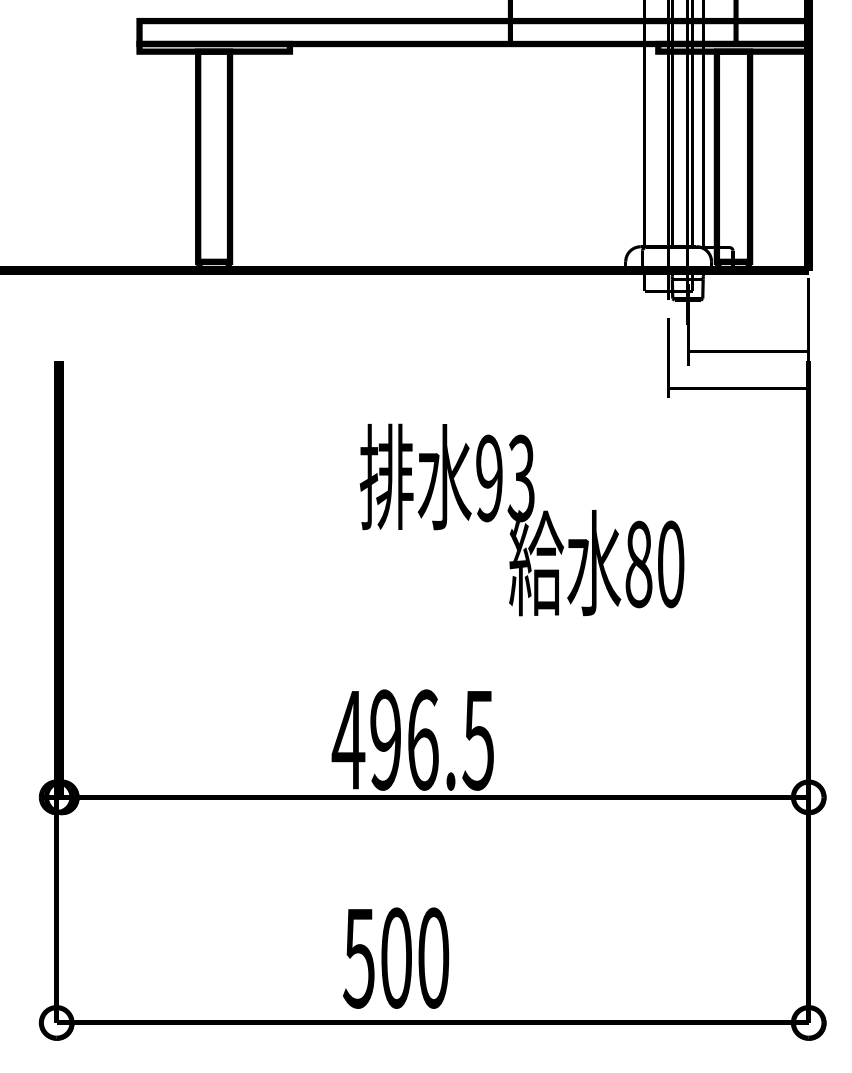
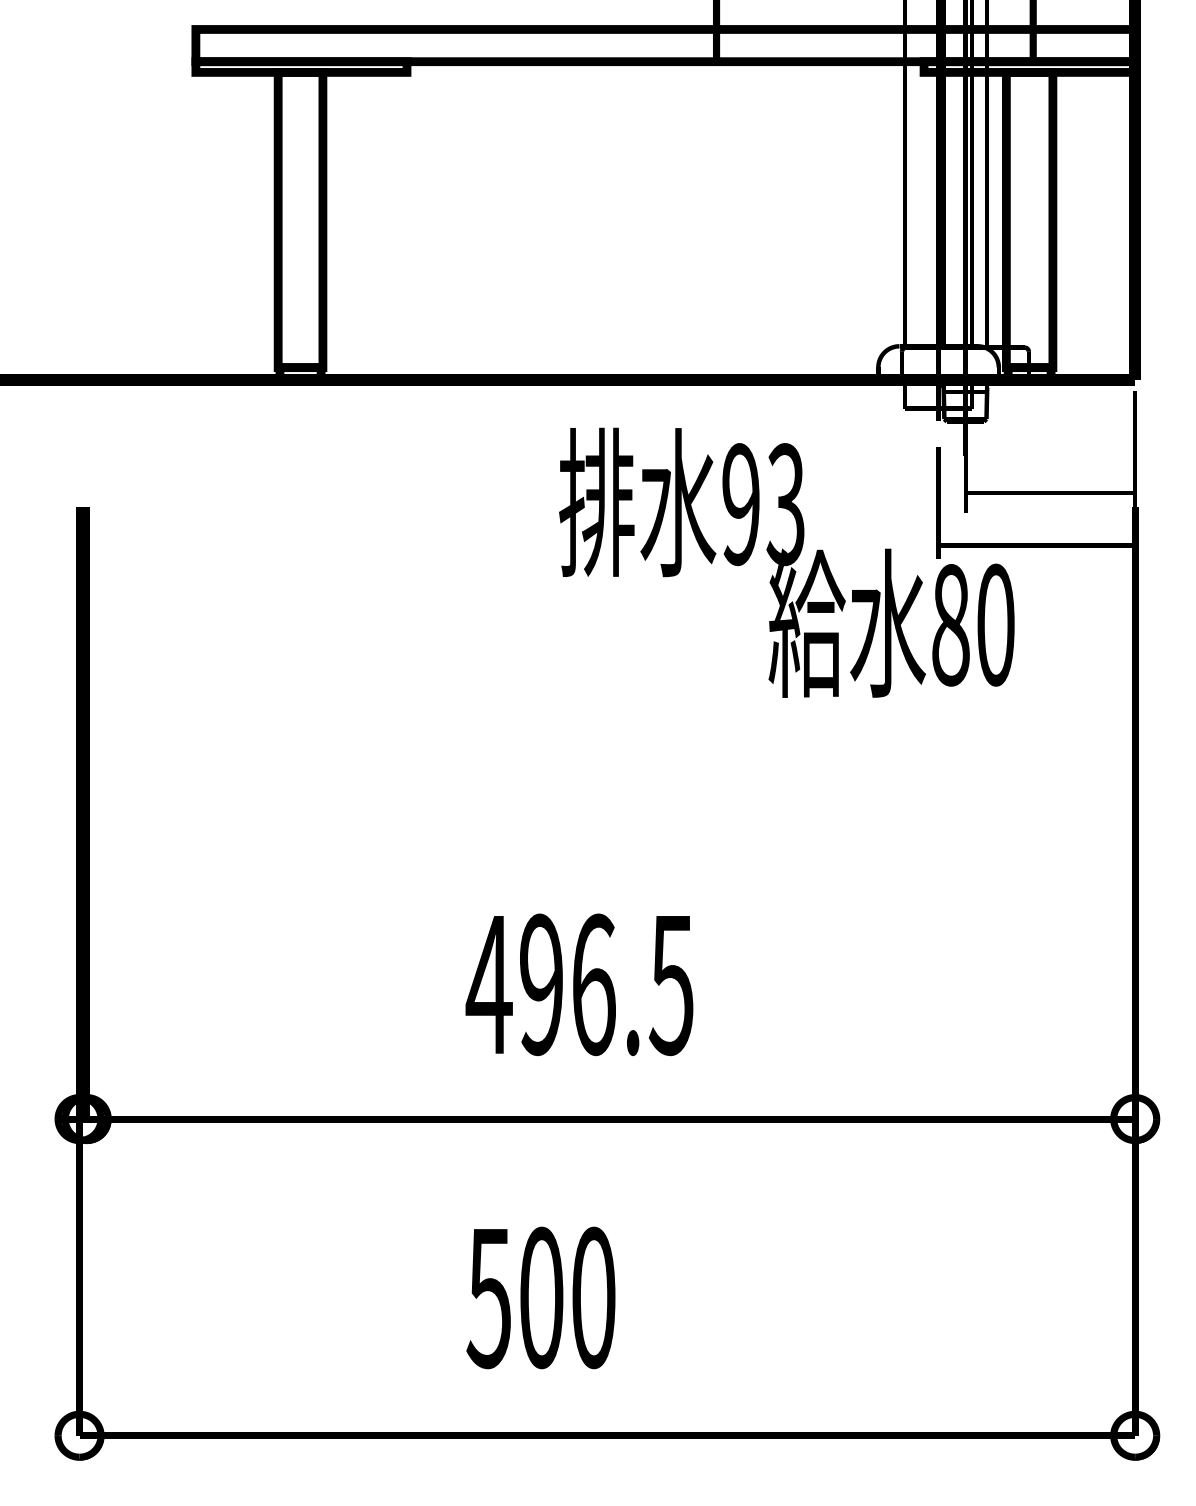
text: (521, 519) -> (786, 562), moved
text: (412, 739) -> (579, 984), moved
text: (395, 957) -> (540, 1297), moved

